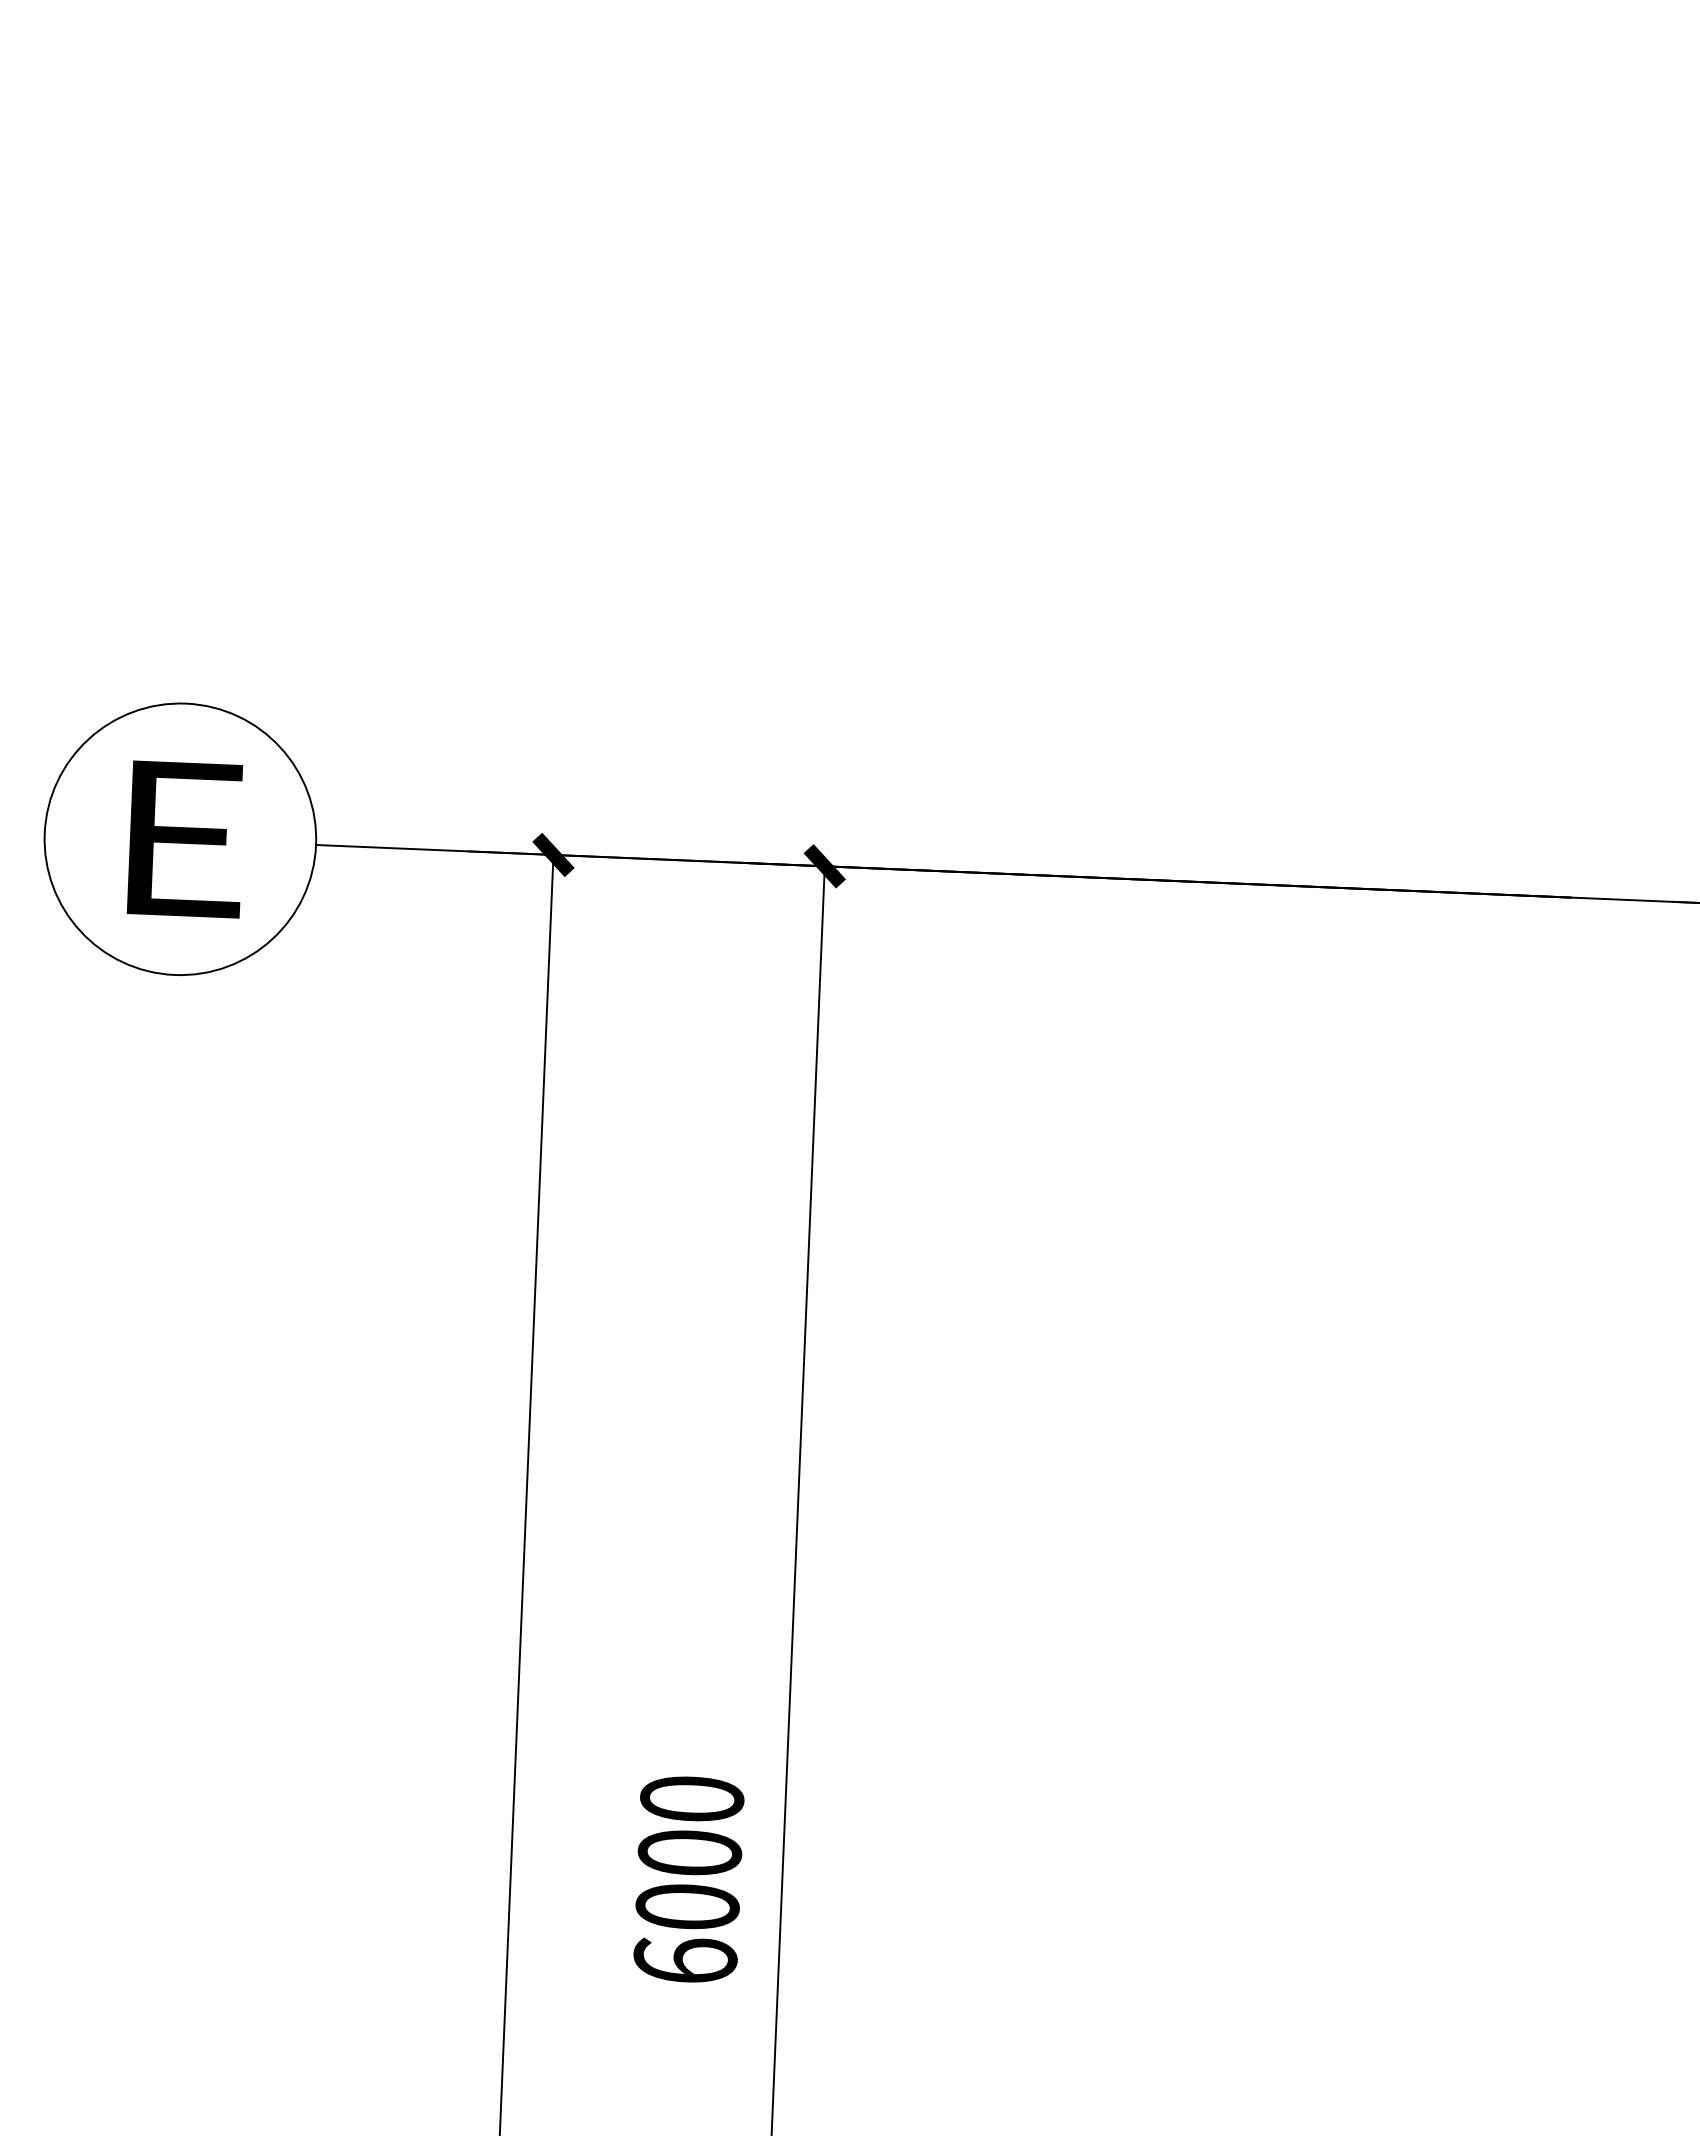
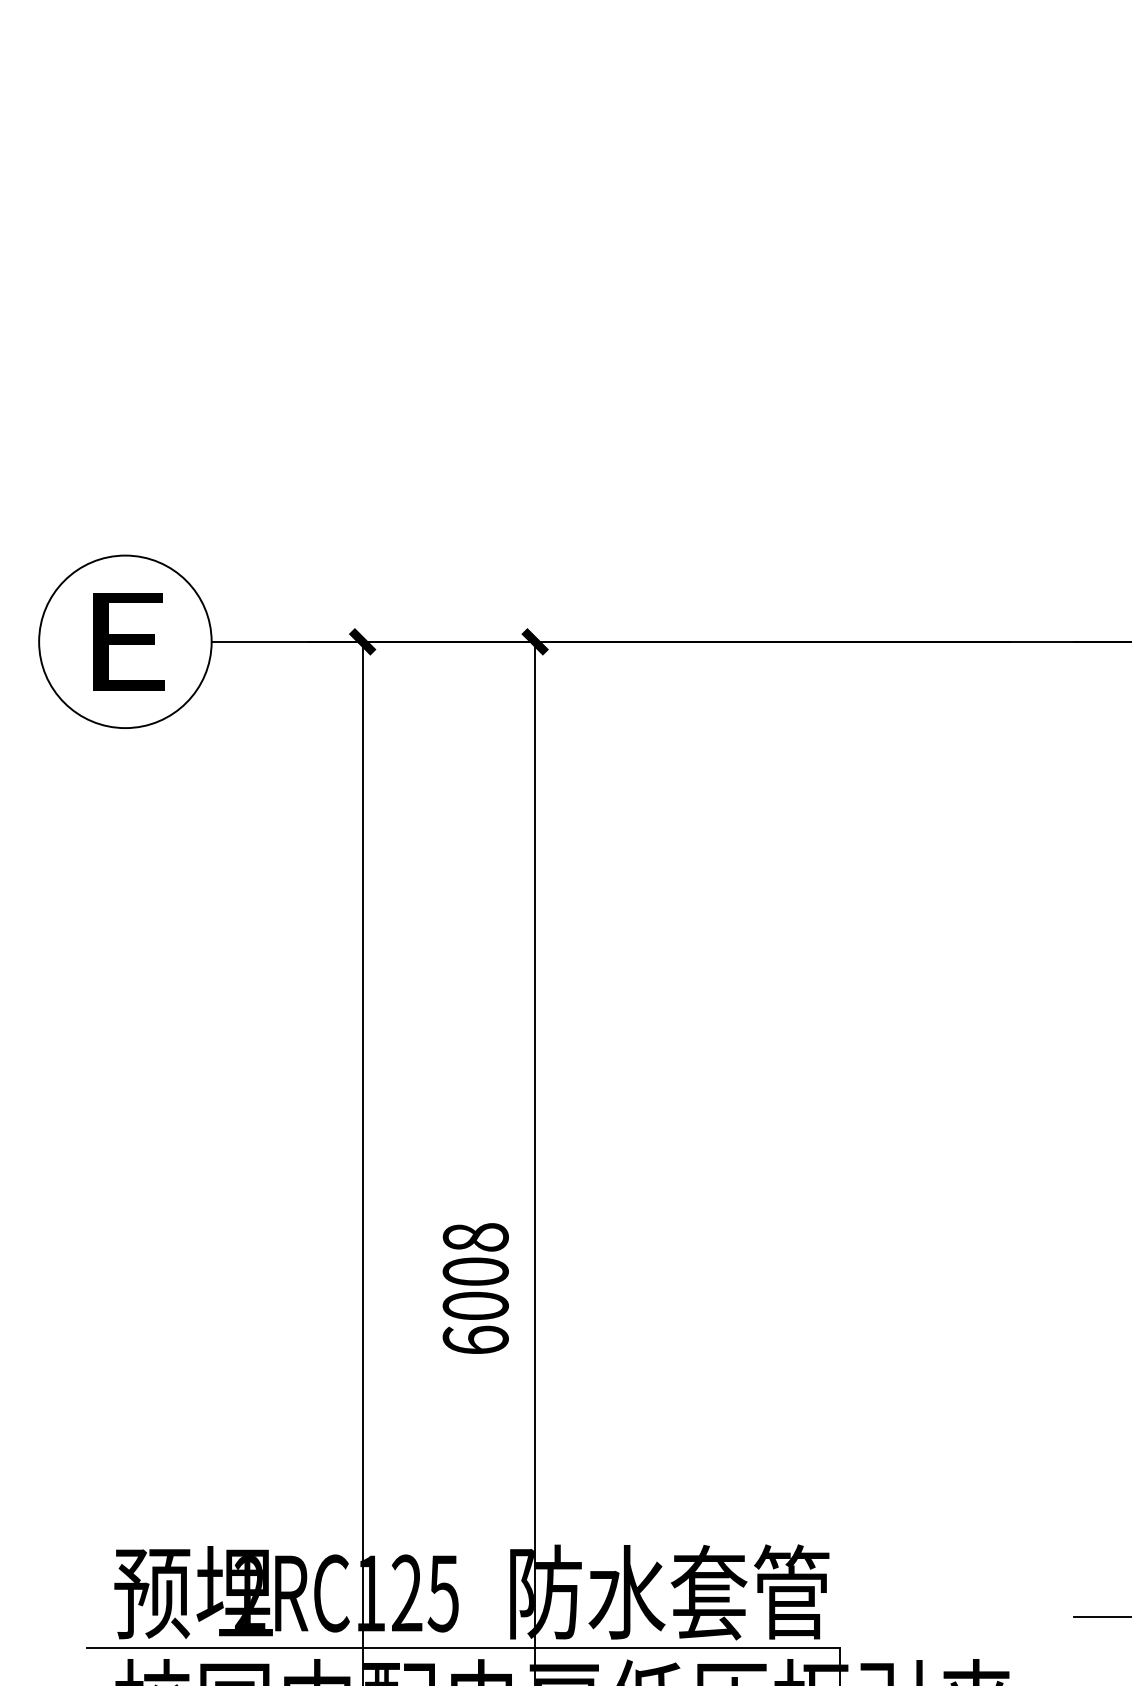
text: (691, 1799) -> (475, 1237), 6000 -> 6008

